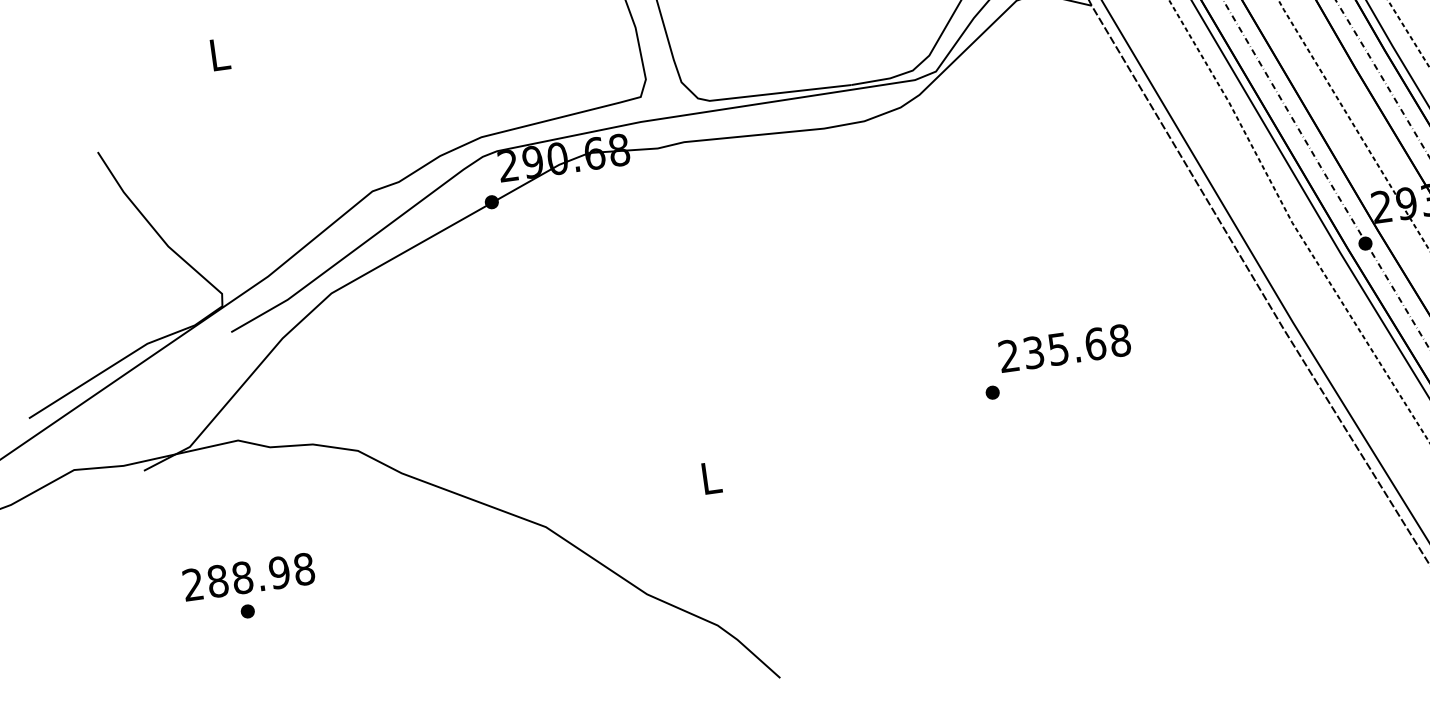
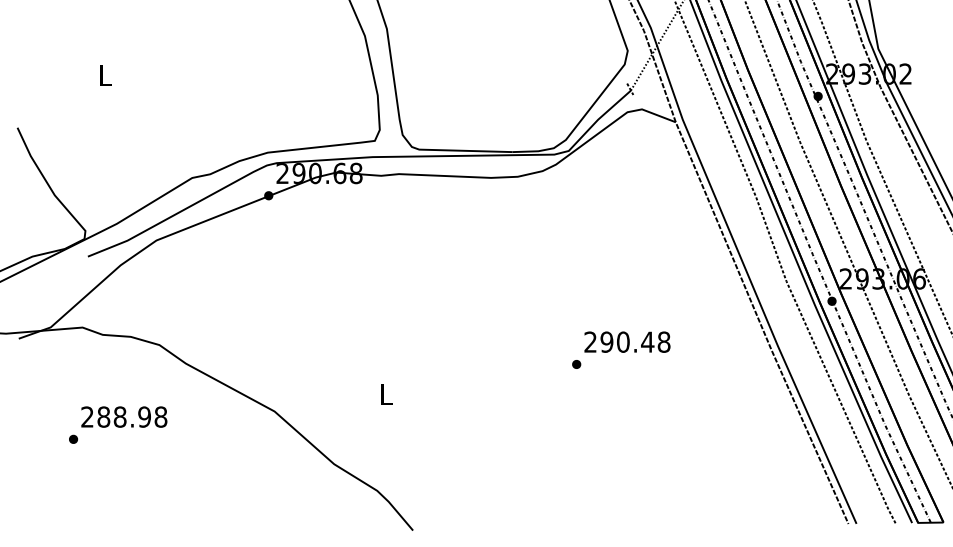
text: (1064, 347) -> (627, 341), 235.68 -> 290.48
text: (249, 576) -> (124, 416), moved

